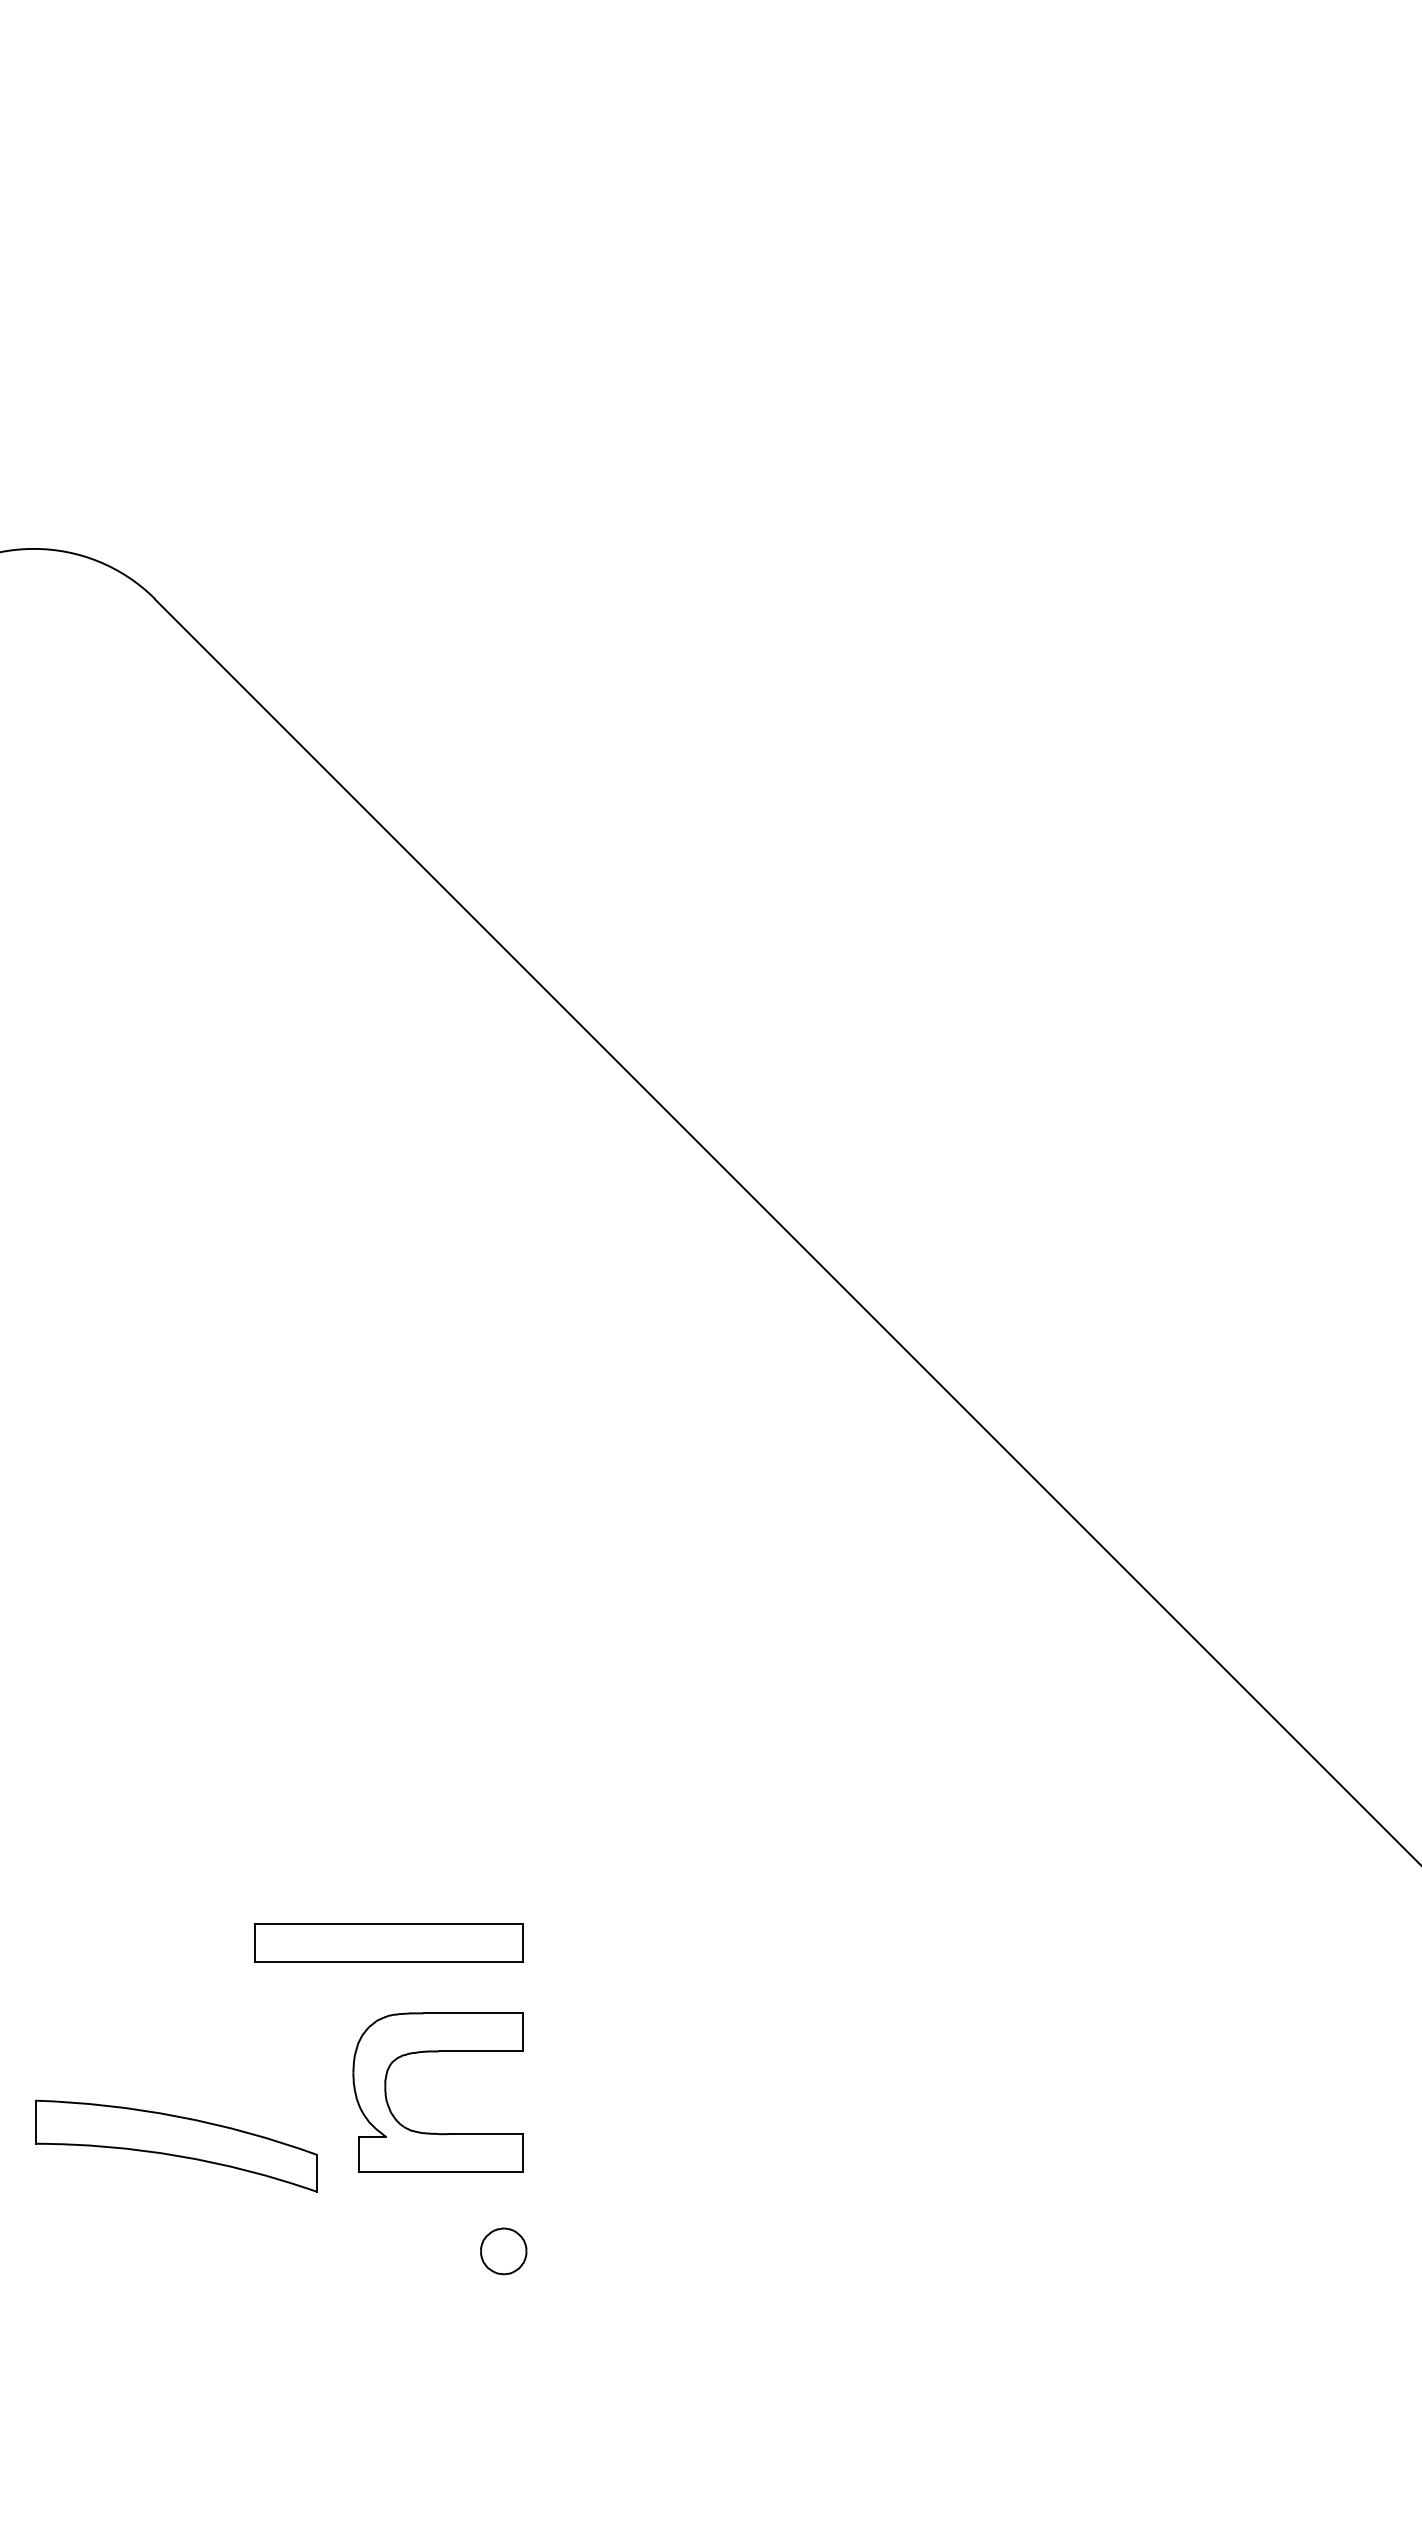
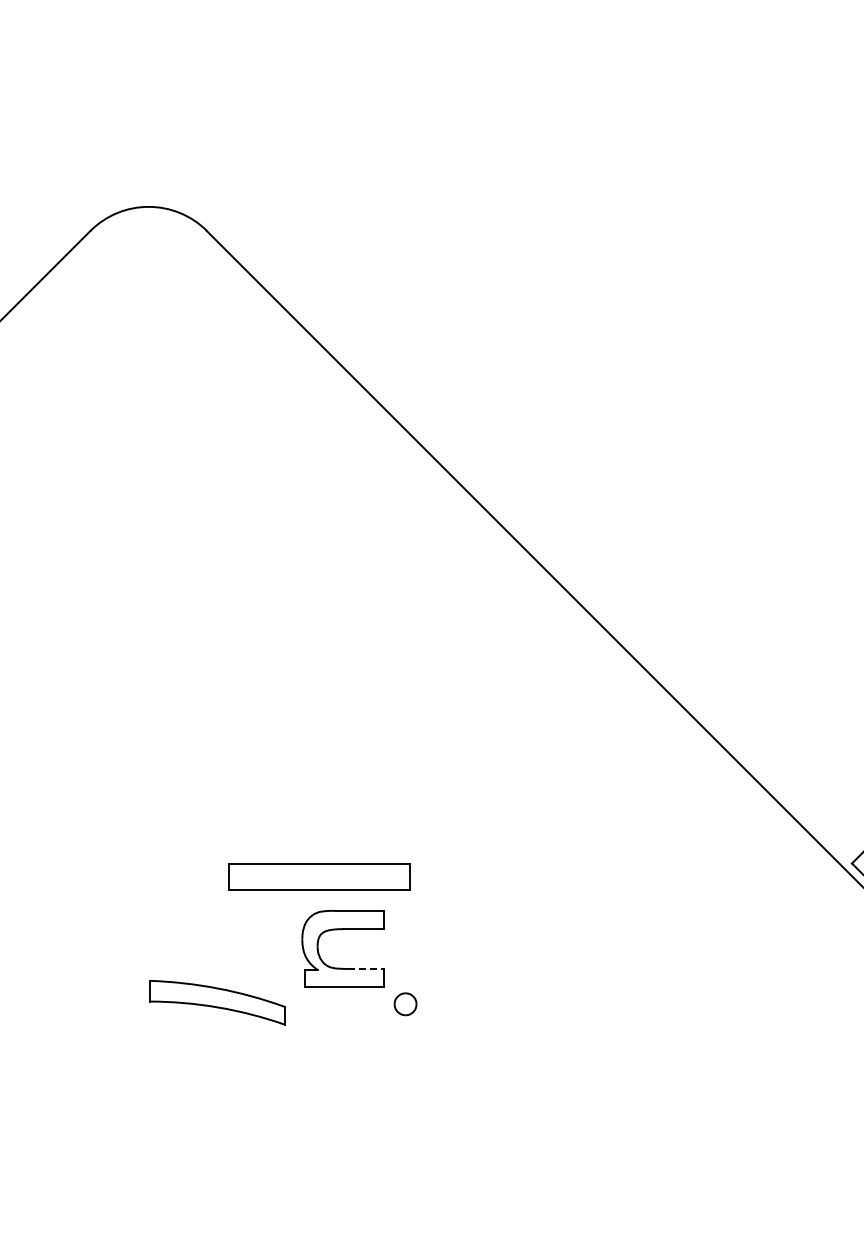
part: (389, 1941) -> (319, 876), size x1.4
line: (486, 2133) -> (366, 968), solid -> dashed
part: (176, 2145) -> (217, 1002), moved
part: (503, 2251) -> (405, 1004), moved

